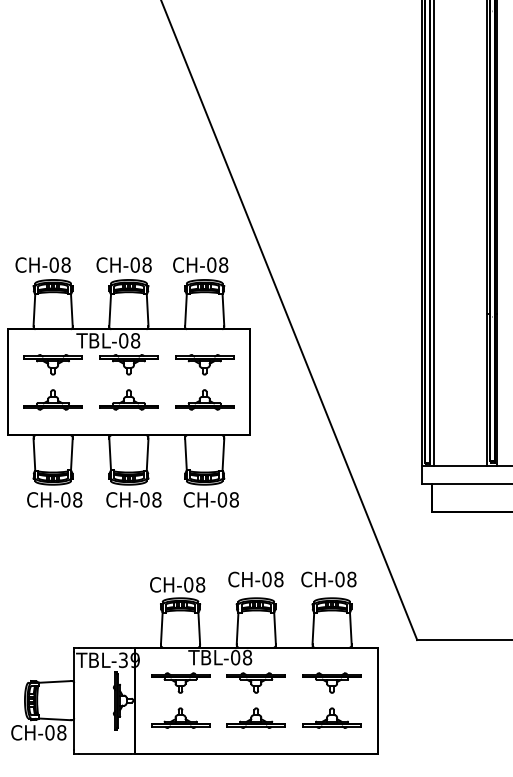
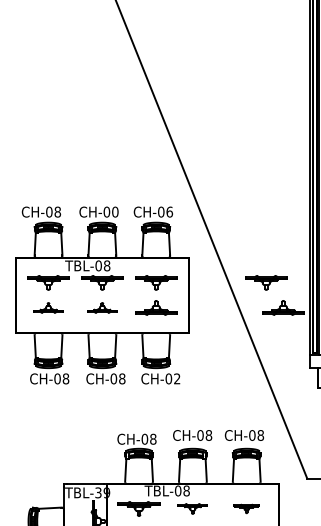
text: (146, 264) -> (114, 211), CH-08 -> CH-00
text: (223, 264) -> (169, 211), CH-08 -> CH-06
part: (359, 364) -> (266, 282), added
part: (52, 399) -> (48, 307), size x0.7
part: (128, 399) -> (102, 307), size x0.7
part: (383, 399) -> (283, 307), added
text: (233, 499) -> (176, 378), CH-08 -> CH-02
part: (255, 682) -> (192, 508), size x0.7
part: (331, 682) -> (246, 508), size x0.6

